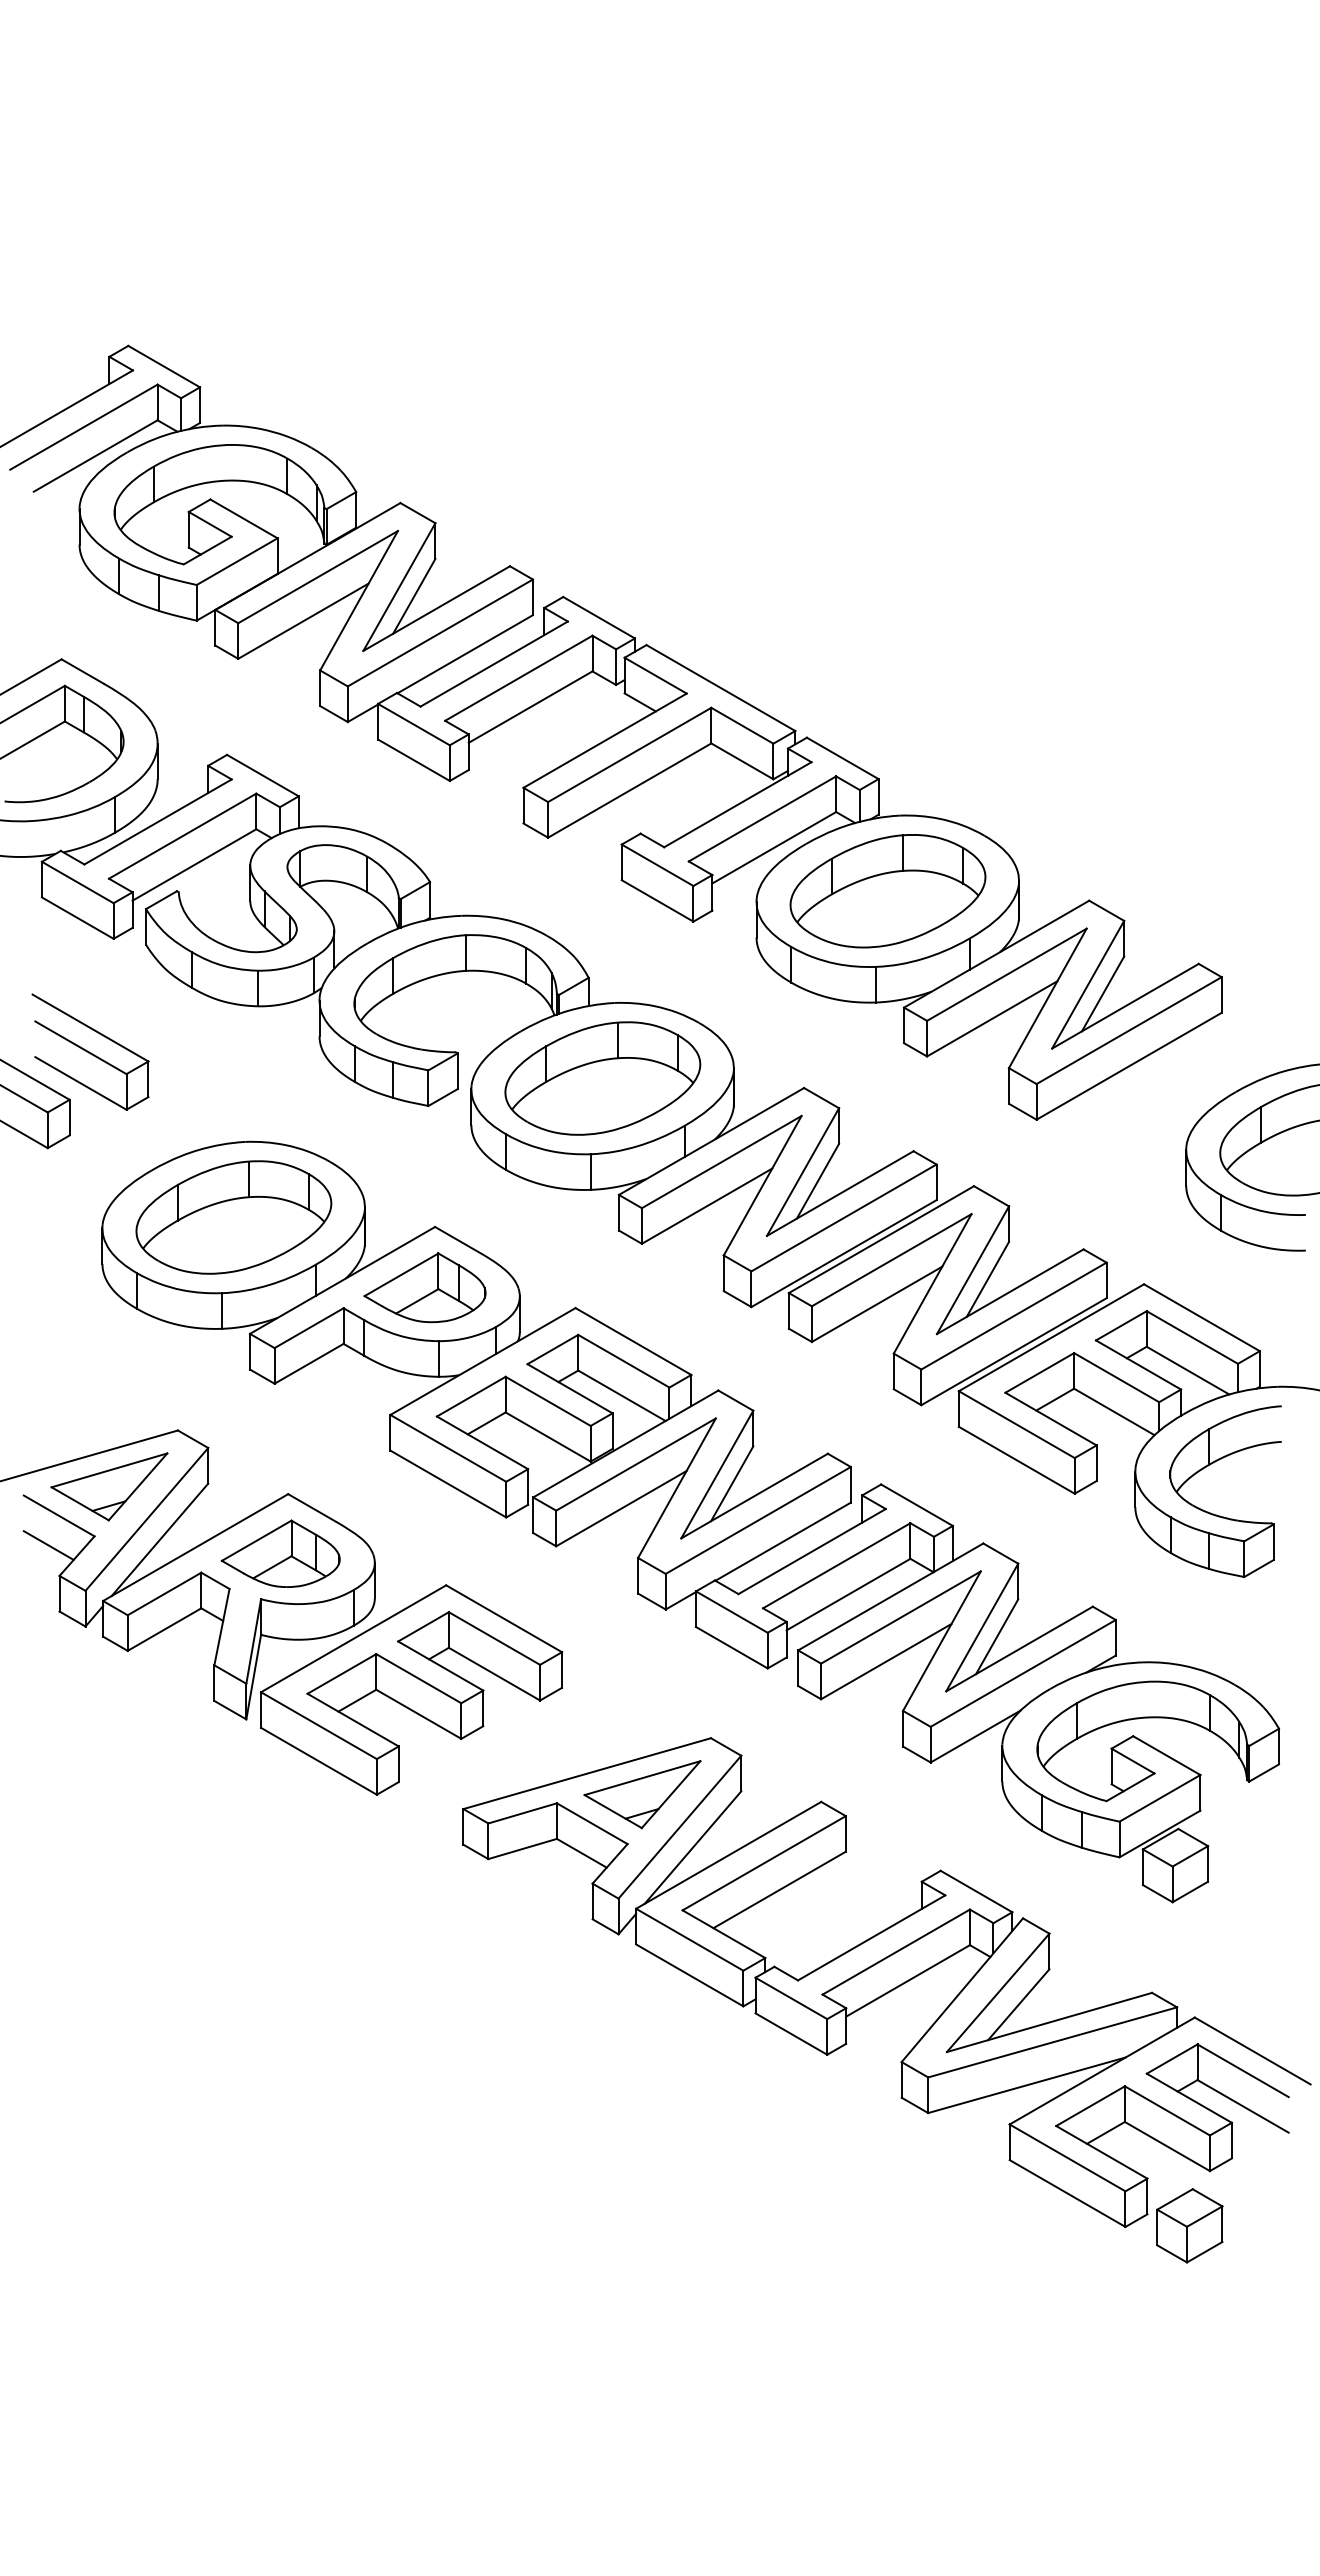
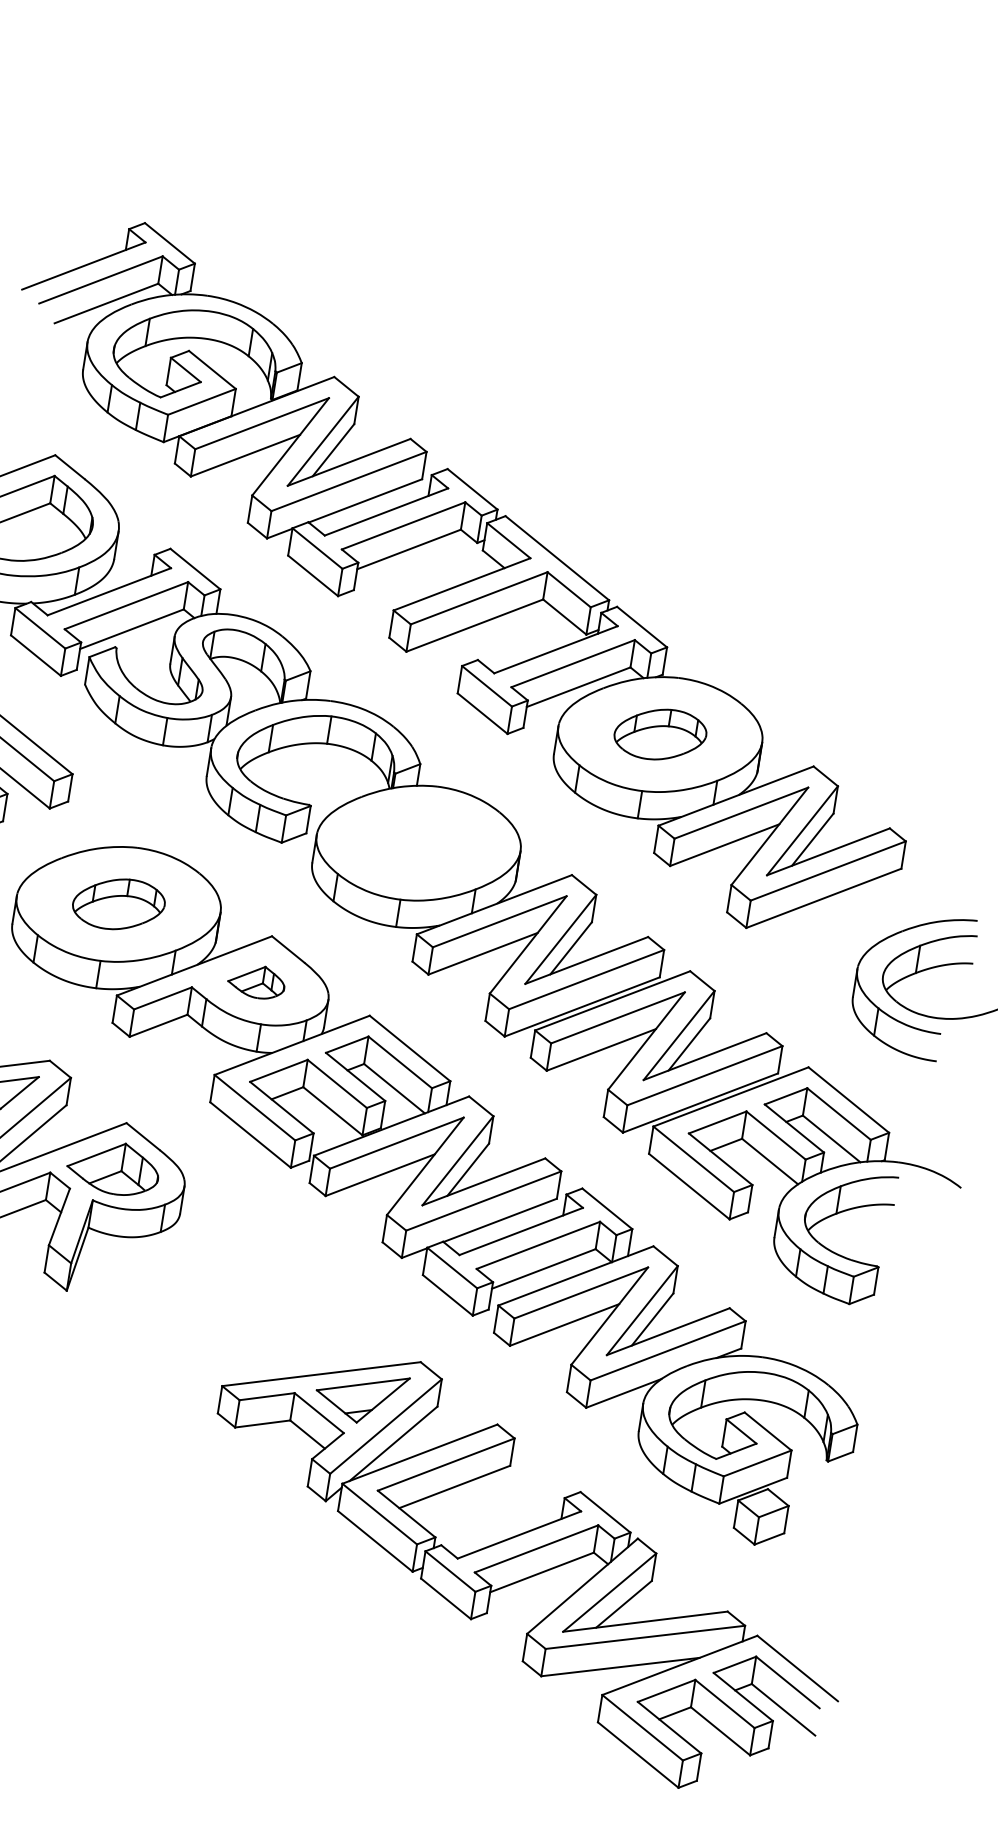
part: (887, 891) -> (660, 734), size x0.6
part: (602, 1078) -> (418, 843), removed
part: (233, 1217) -> (118, 904), size x0.6
part: (424, 1287) -> (256, 981), size x0.6
part: (411, 1689) -> (197, 1288), removed
part: (1189, 2225) -> (727, 1794), removed

